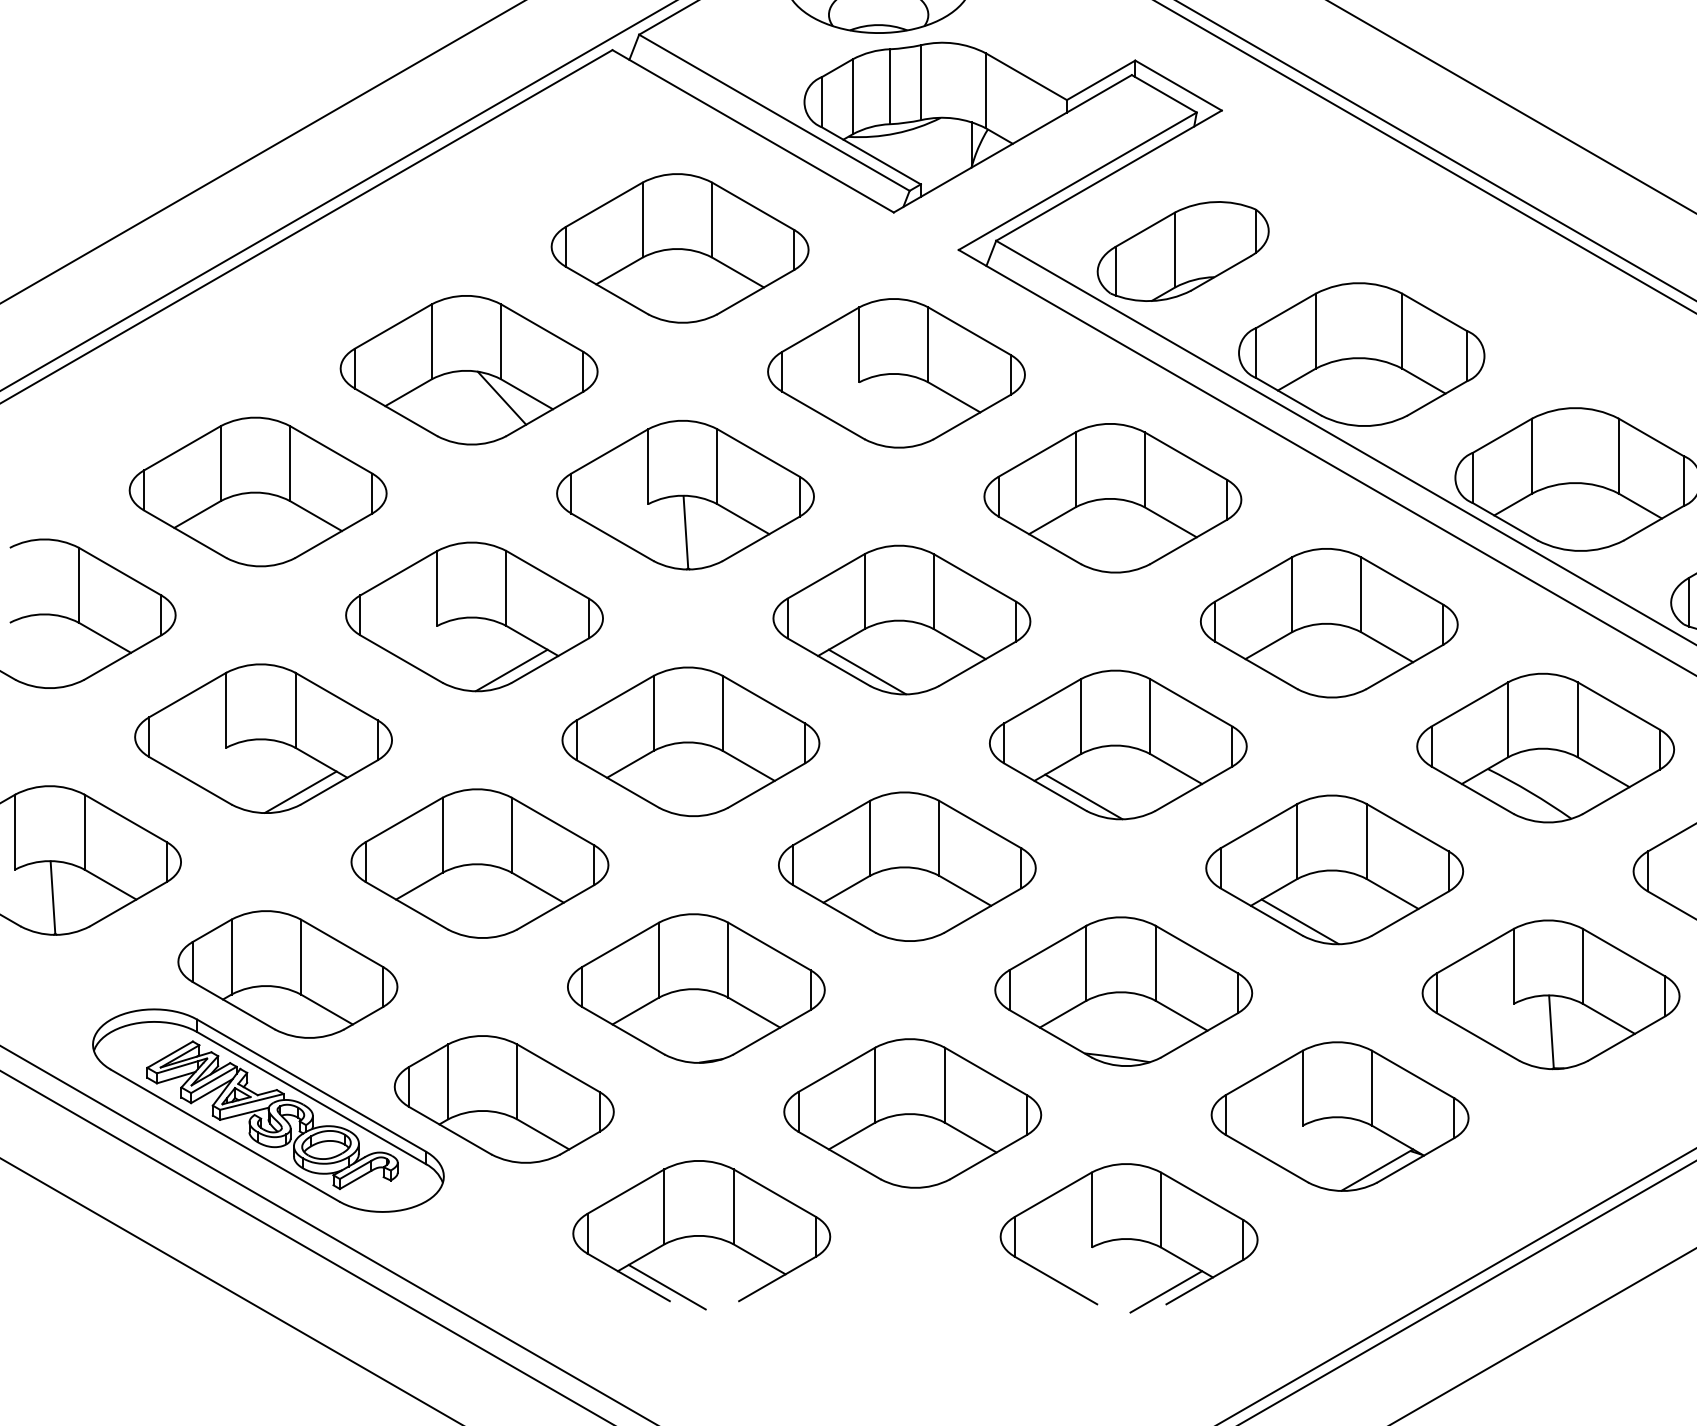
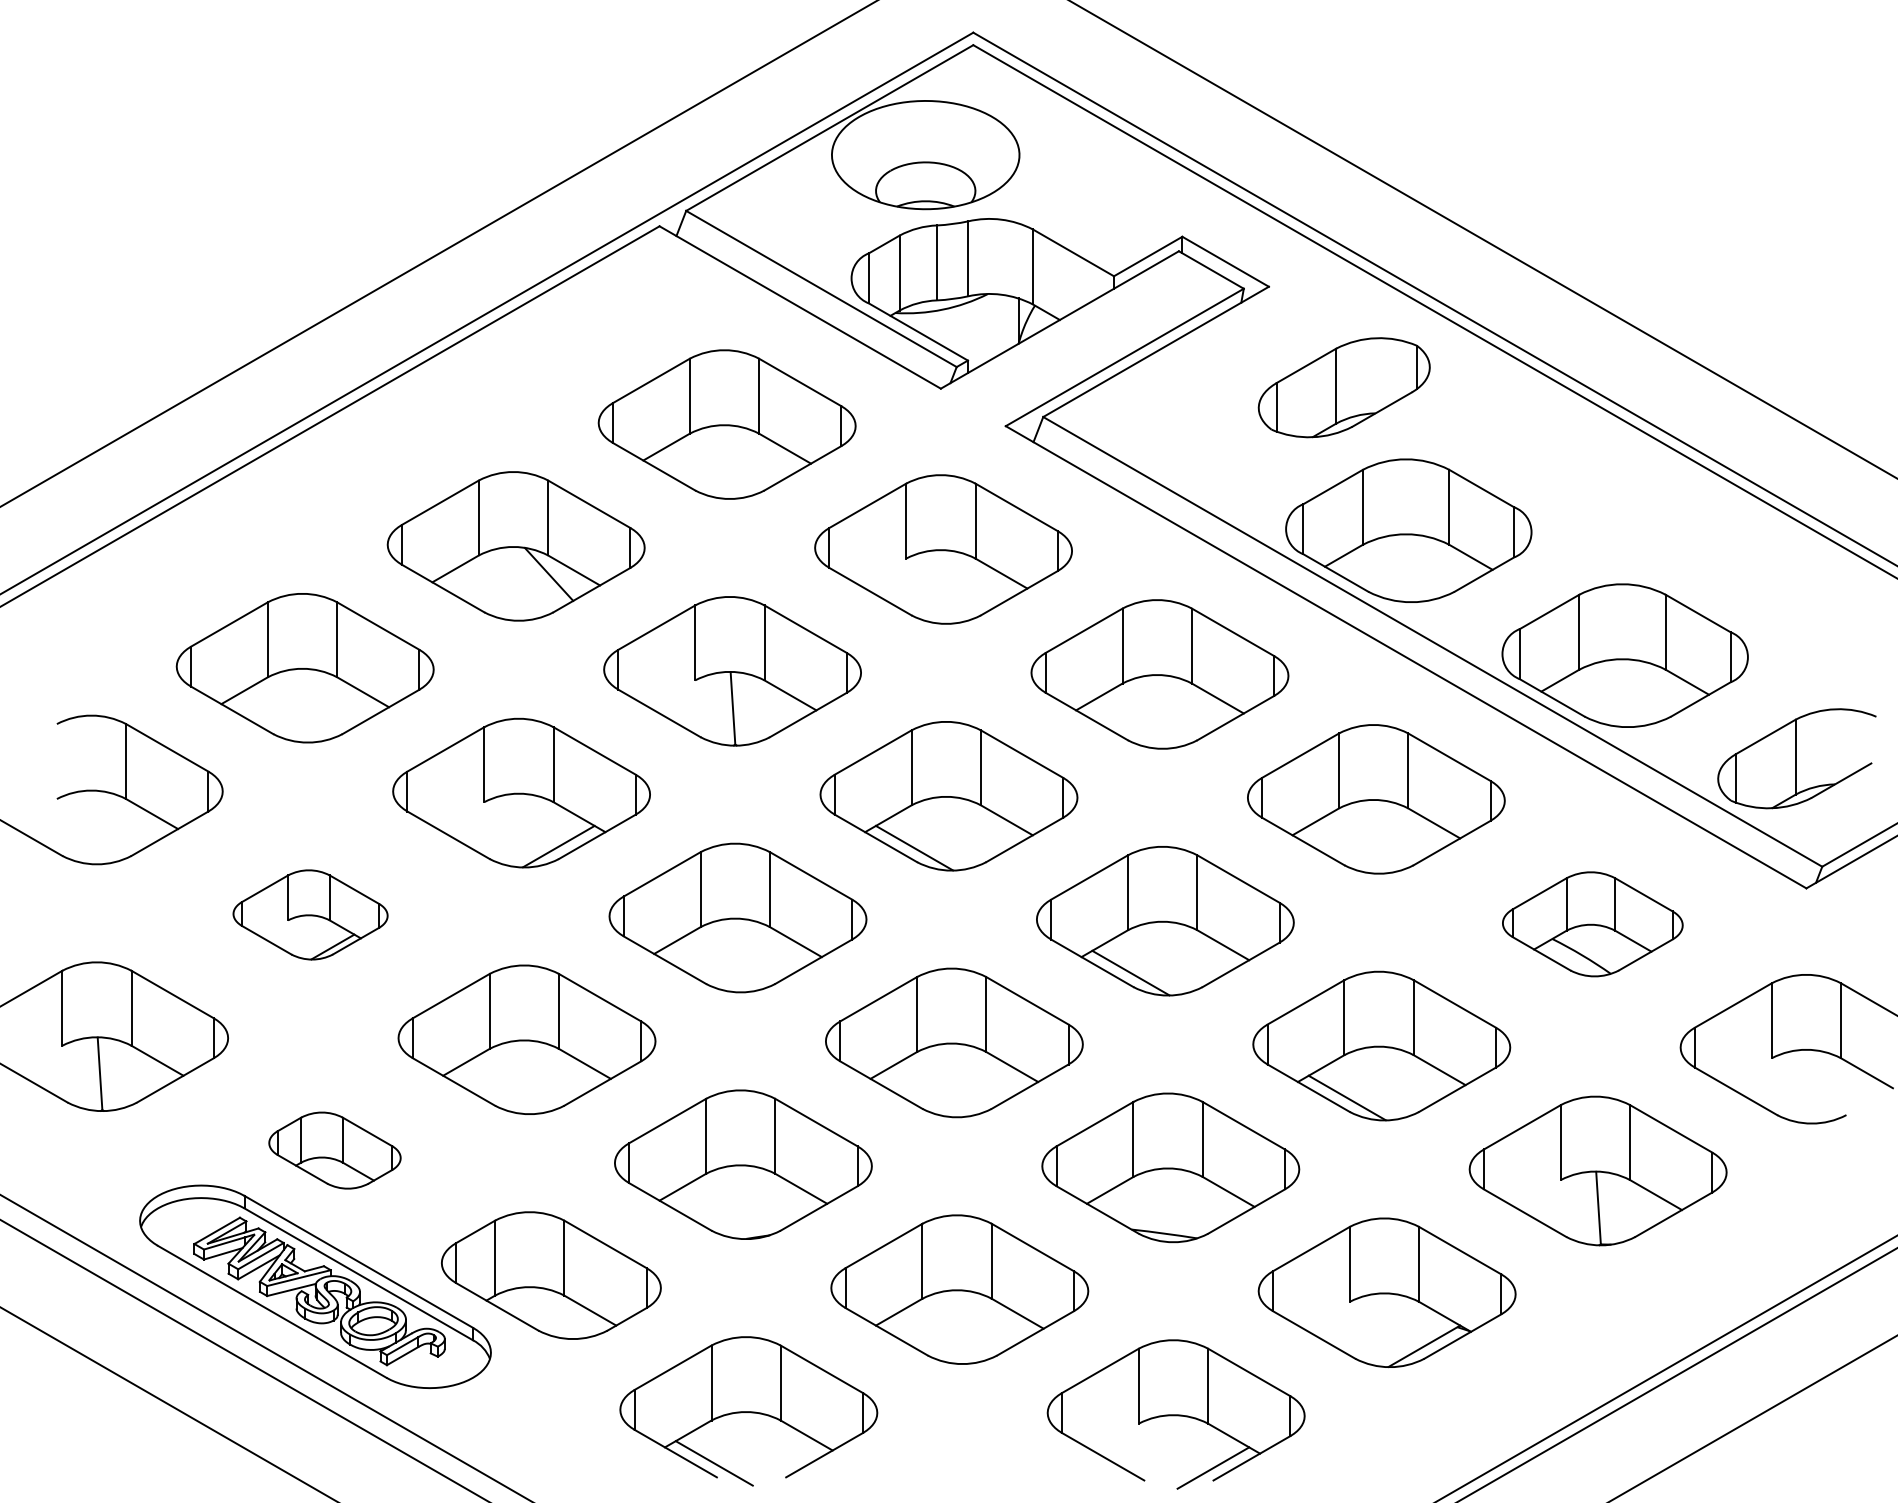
part: (1182, 251) -> (1343, 387), moved
part: (263, 738) -> (310, 914), size x0.6
part: (1545, 748) -> (1592, 924), size x0.7
part: (287, 974) -> (334, 1150), size x0.6

